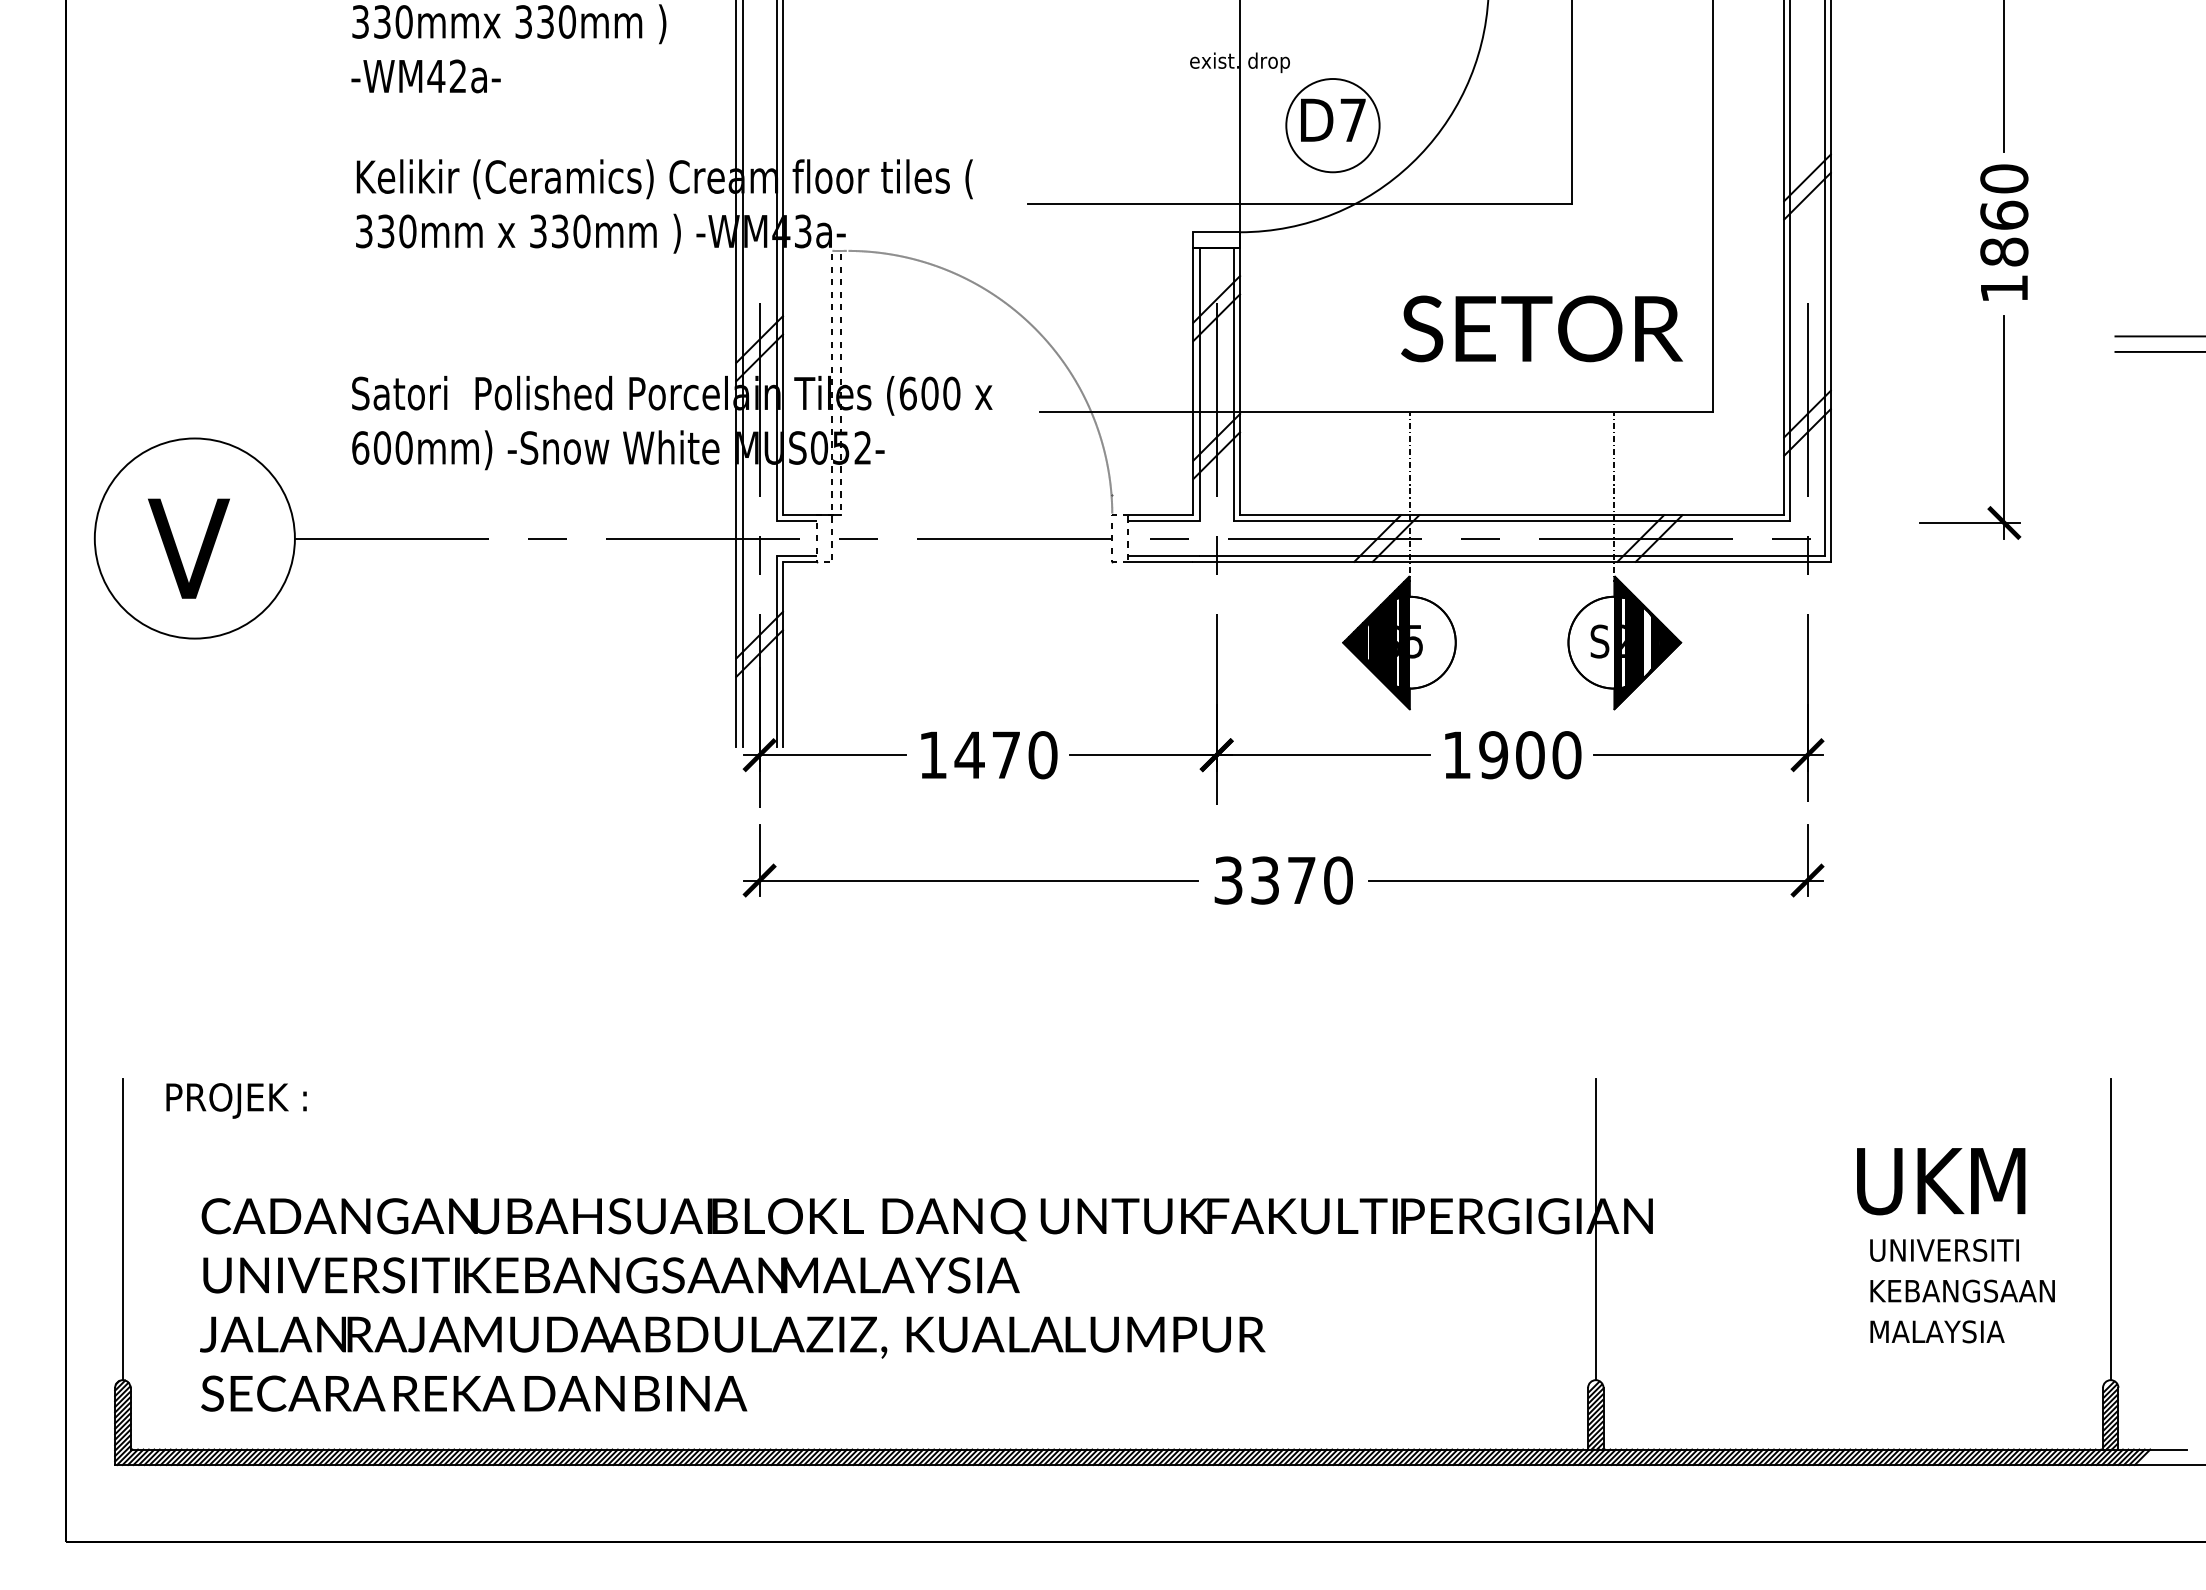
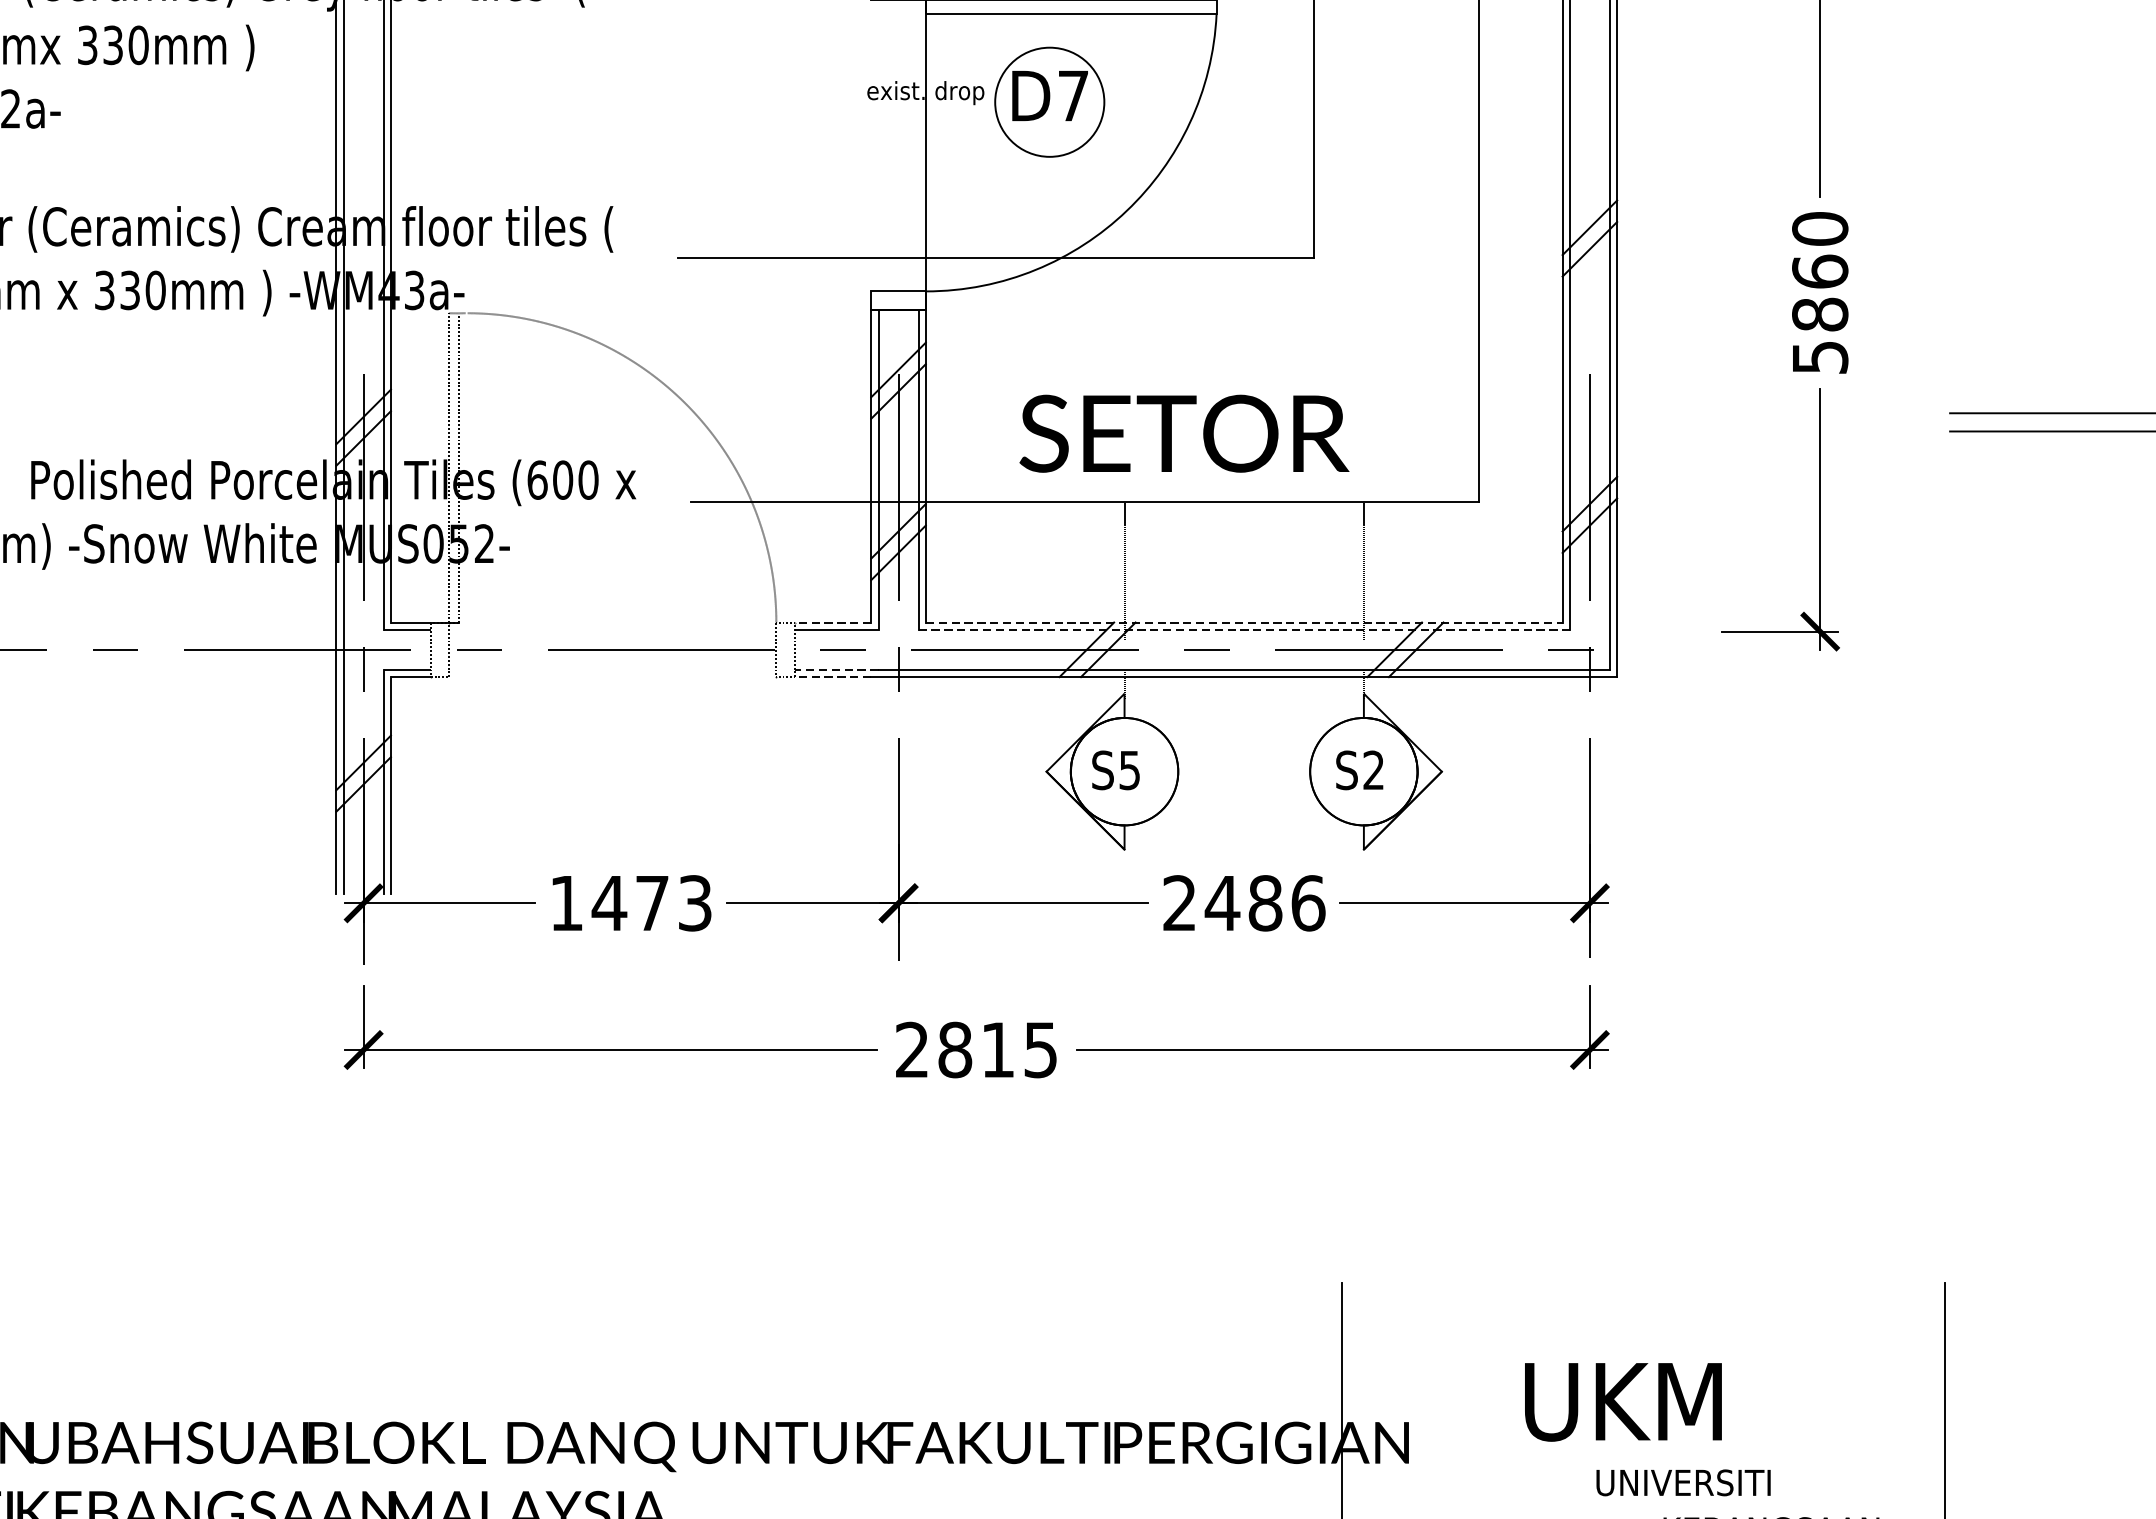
part: (1332, 125) -> (1049, 102), moved
text: (2004, 288) -> (1820, 357), 1860 -> 5860
text: (1541, 328) -> (1183, 433), moved
line: (1160, 515) -> (832, 622), solid -> dashed
line: (1512, 515) -> (1244, 622), solid -> dashed
line: (1512, 521) -> (1244, 629), solid -> dashed
line: (1163, 555) -> (836, 669), solid -> dashed
line: (1160, 561) -> (832, 676), solid -> dashed
hatch: (1376, 642) -> (1085, 771), removed
hatch: (1647, 642) -> (1402, 771), removed
text: (1042, 755) -> (694, 903), 1470 -> 1473
text: (1512, 755) -> (1244, 903), 1900 -> 2486
text: (1283, 880) -> (976, 1049), 3370 -> 2815
text: (1941, 1181) -> (1623, 1402), moved
text: (1944, 1250) -> (1683, 1482), moved

